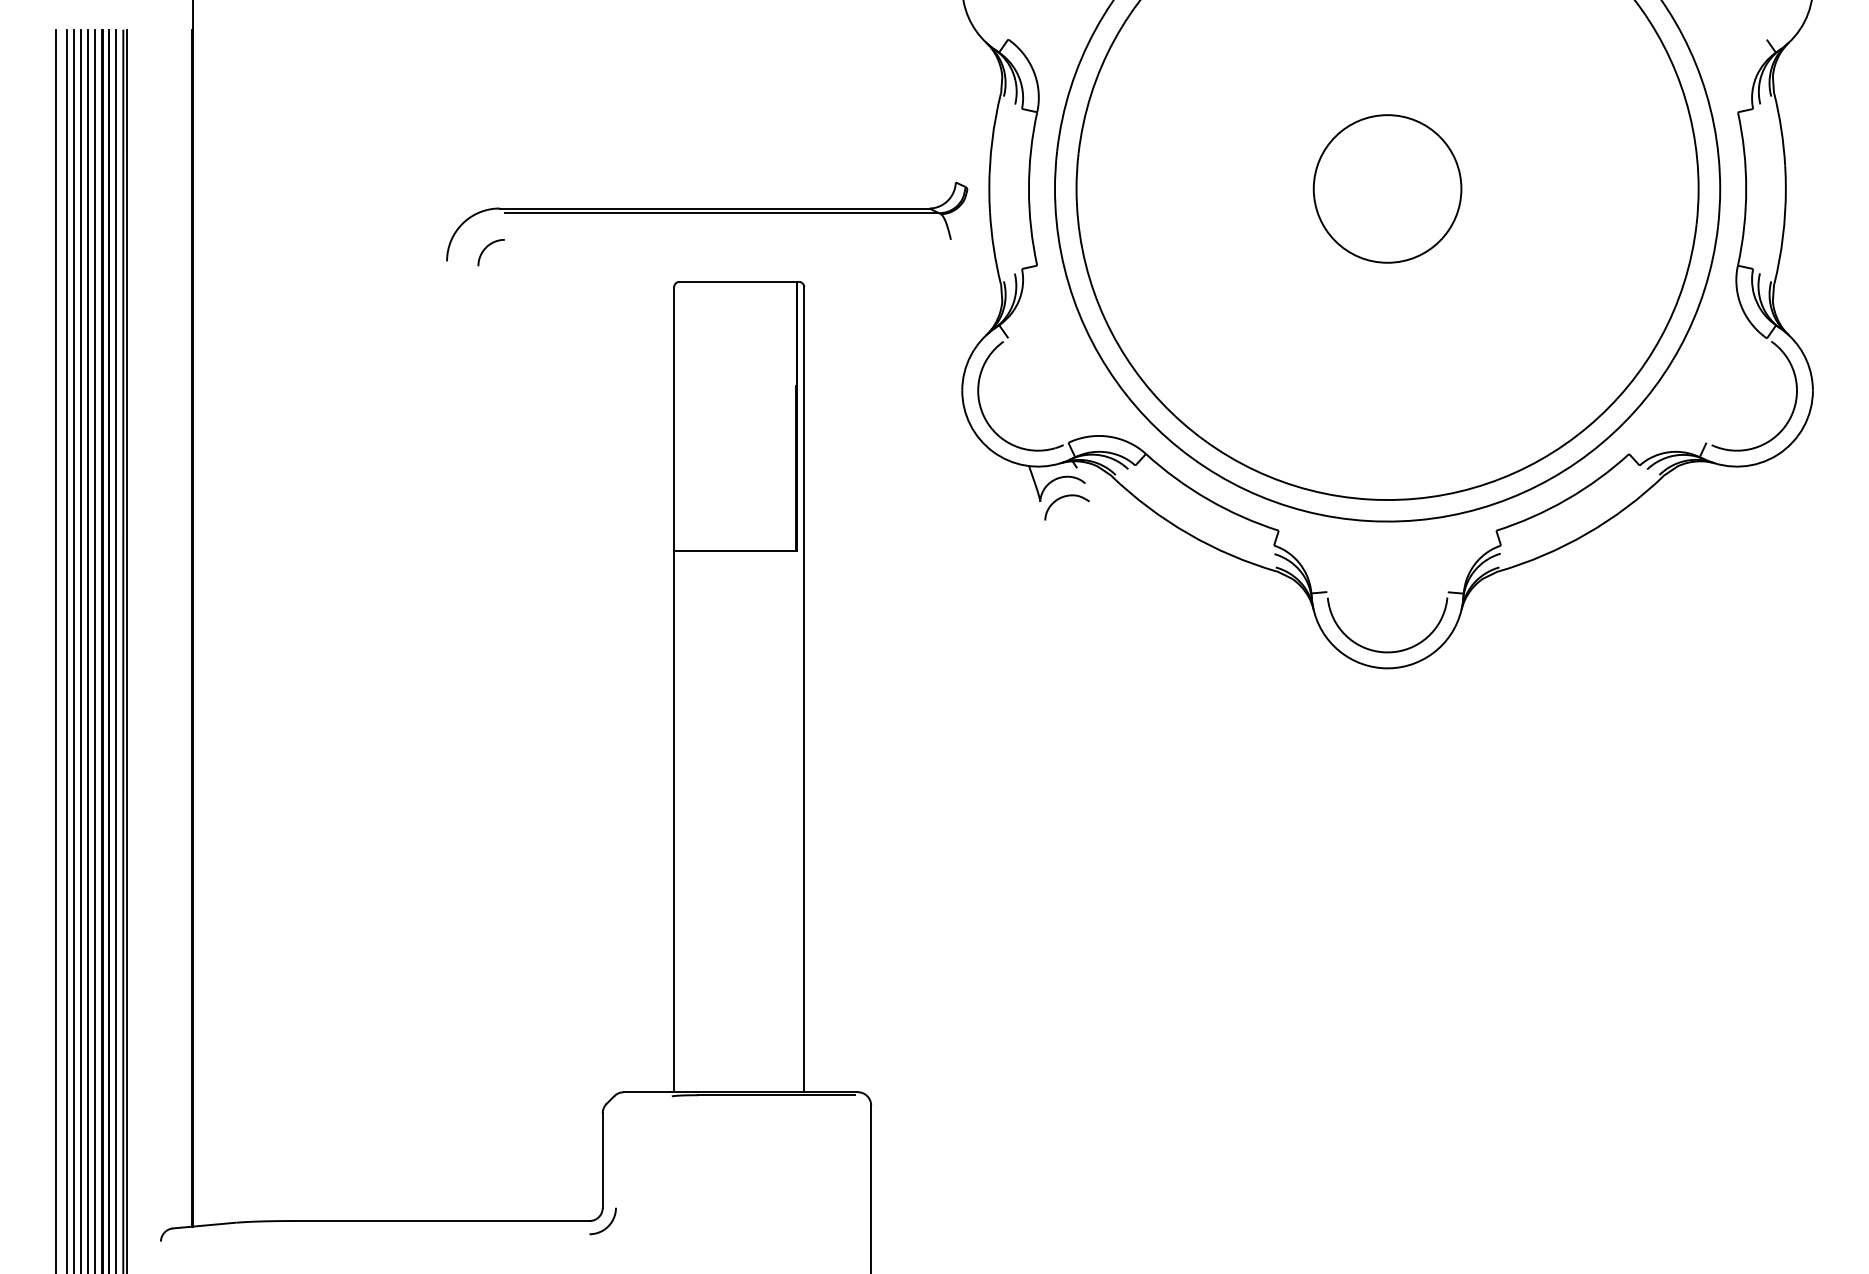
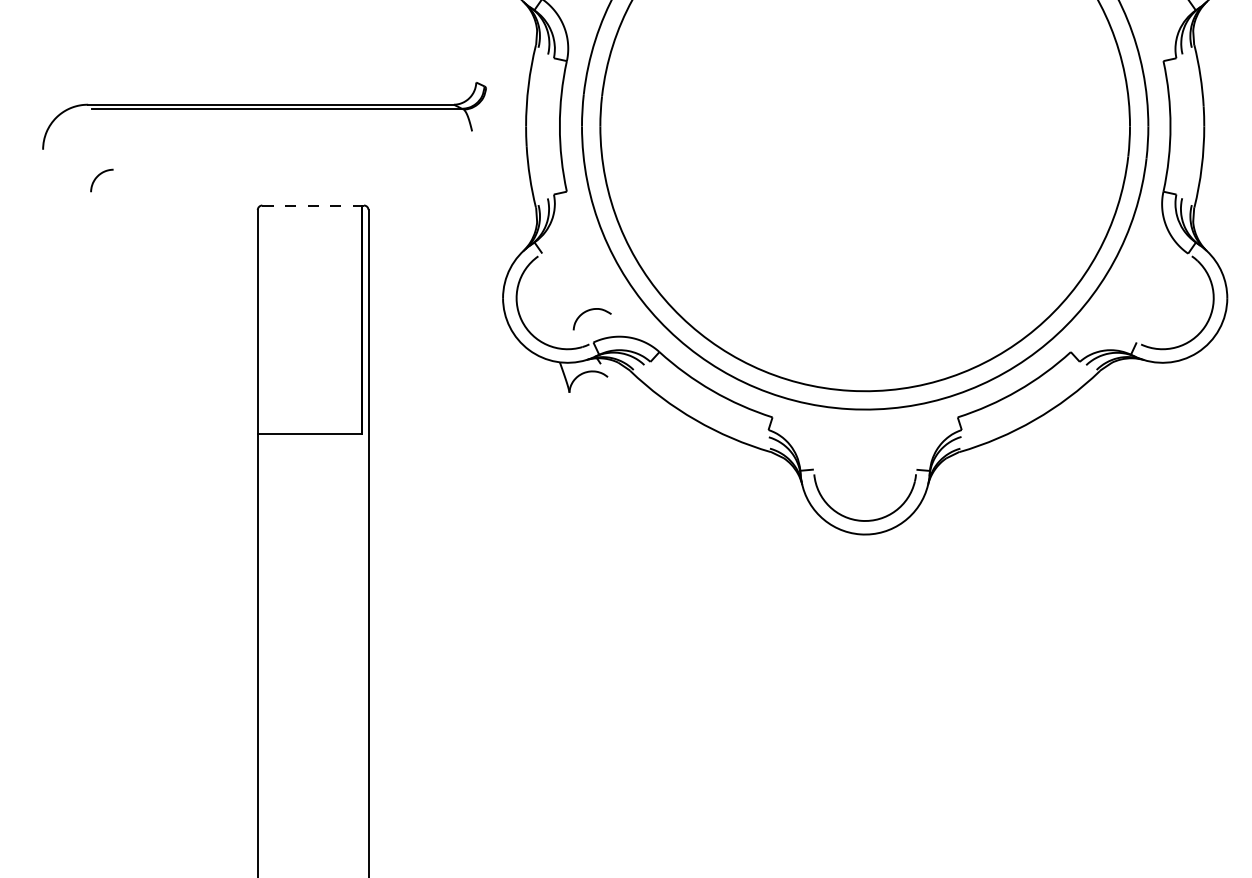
part: (1387, 188) -> (865, 126), removed
part: (707, 213) -> (264, 108), moved
line: (739, 281) -> (313, 205), solid -> dashed
curve: (1062, 498) -> (588, 311), moved

